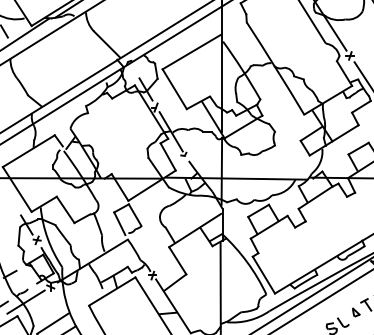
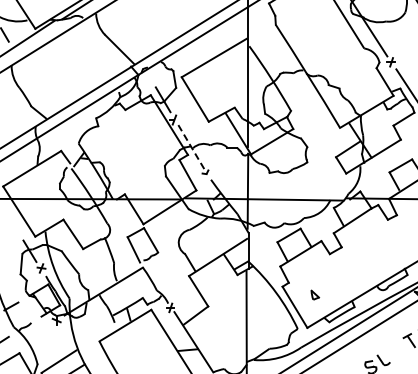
line: (171, 132) -> (191, 147), solid -> dashed
line: (25, 302) -> (28, 337), removed
part: (356, 311) -> (315, 294), moved

